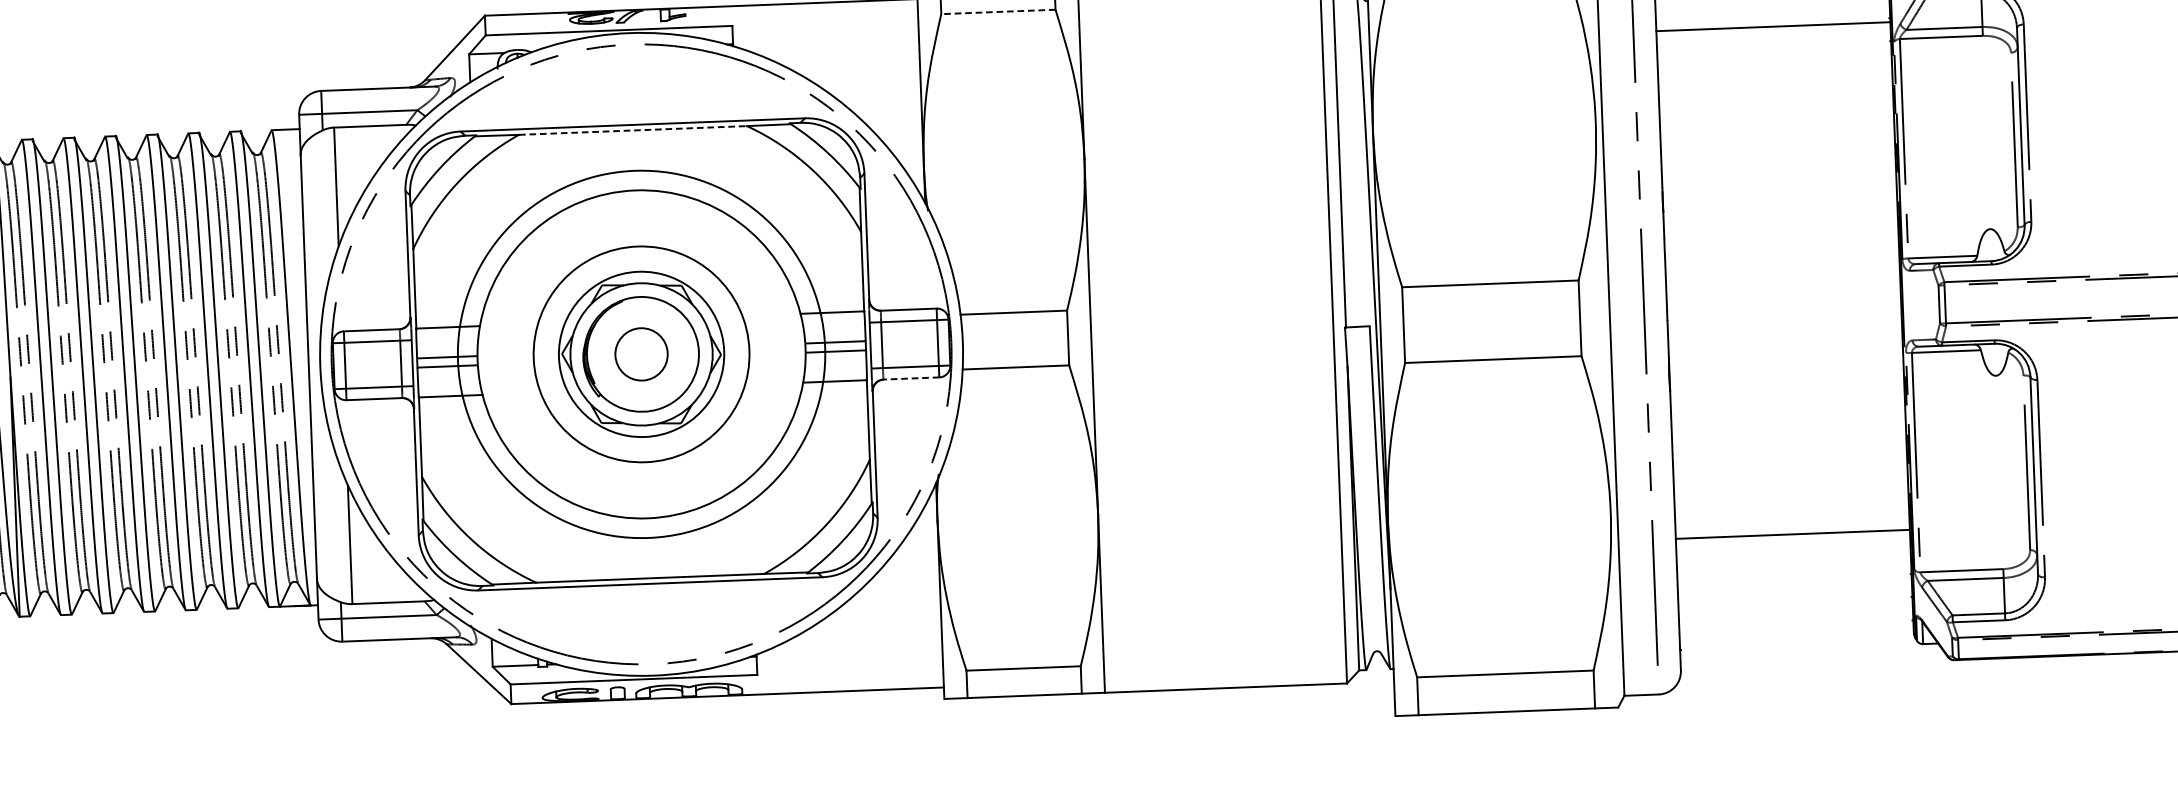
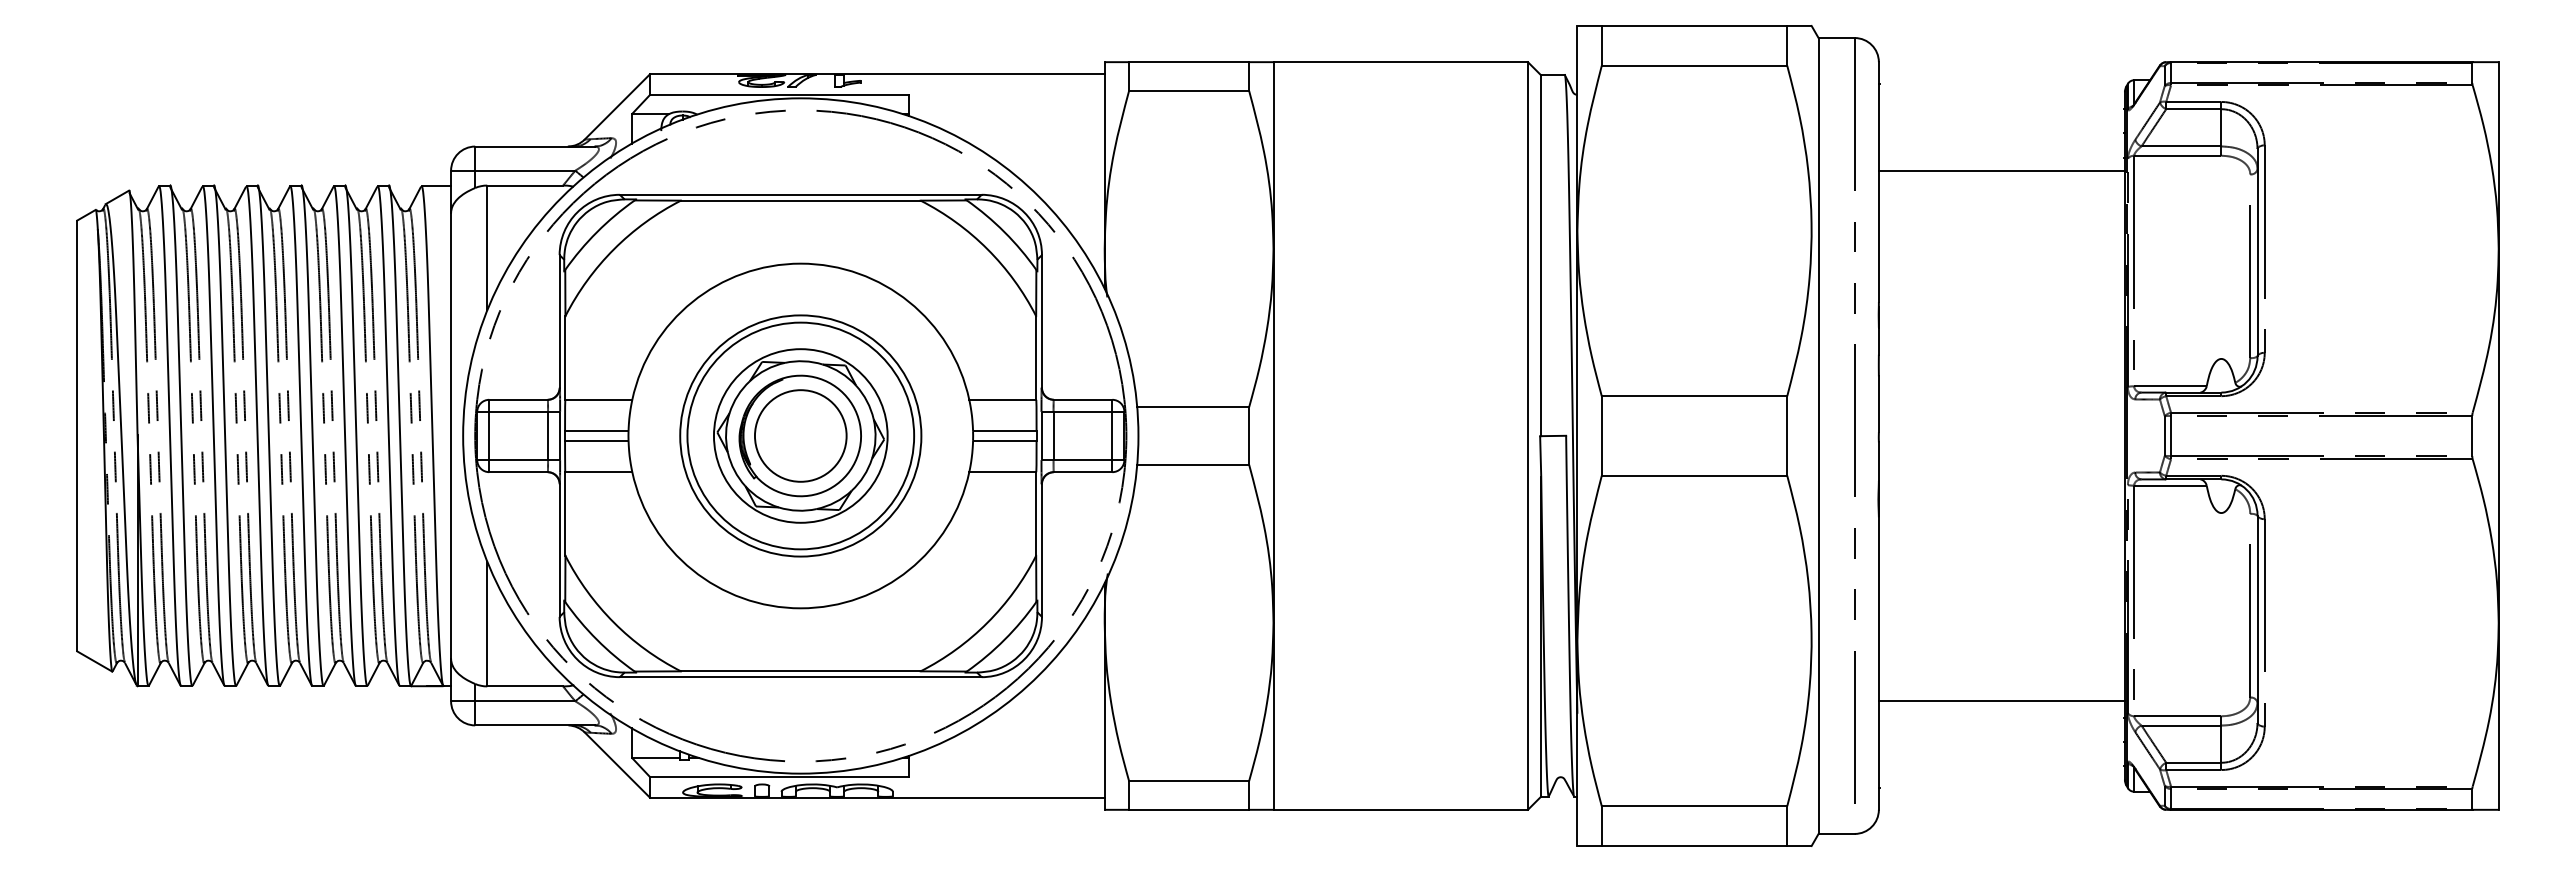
line: (997, 11) -> (1188, 90), dashed -> solid
line: (1773, 26) -> (2001, 170), moved
line: (632, 130) -> (800, 200), dashed -> solid
circle: (641, 353) -> (800, 435), size x0.62
circle: (641, 353) -> (800, 435), size x1.67
line: (910, 378) -> (1082, 472), dashed -> solid
line: (1792, 534) -> (2001, 701), moved

